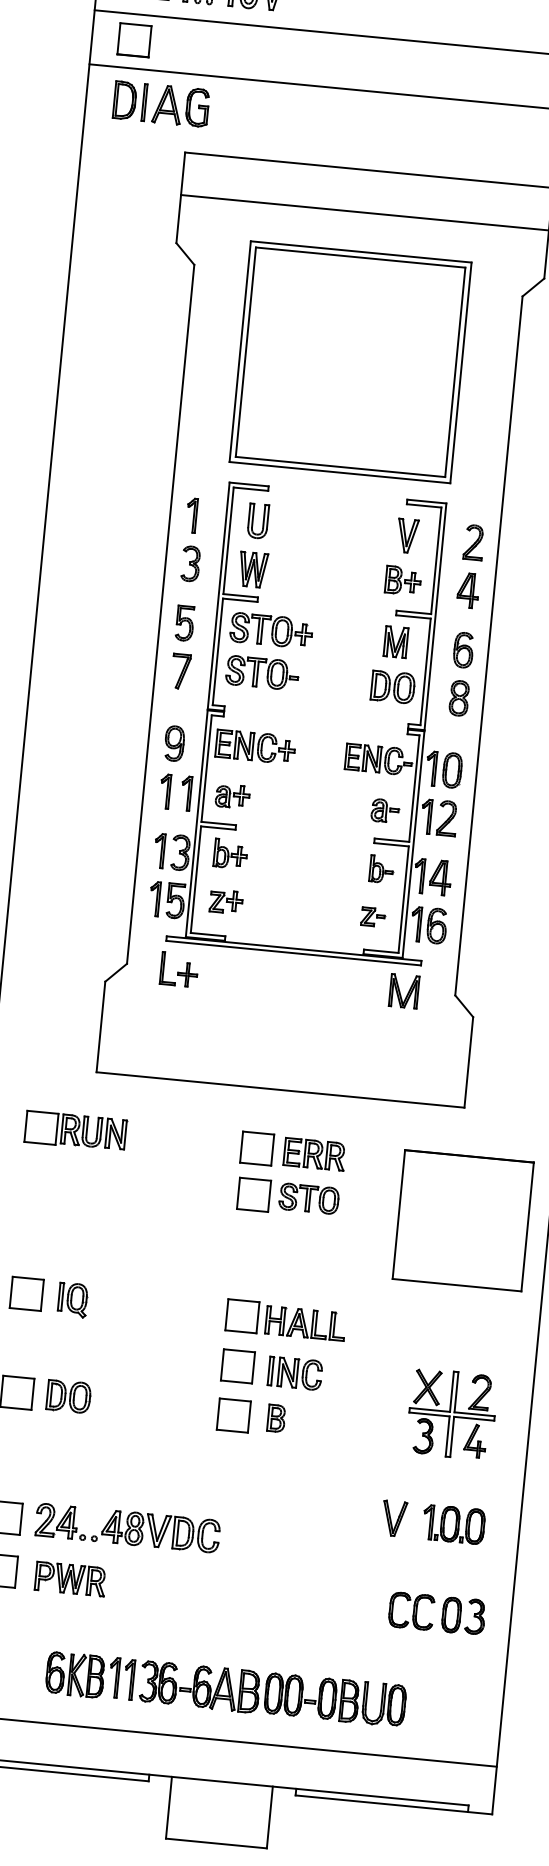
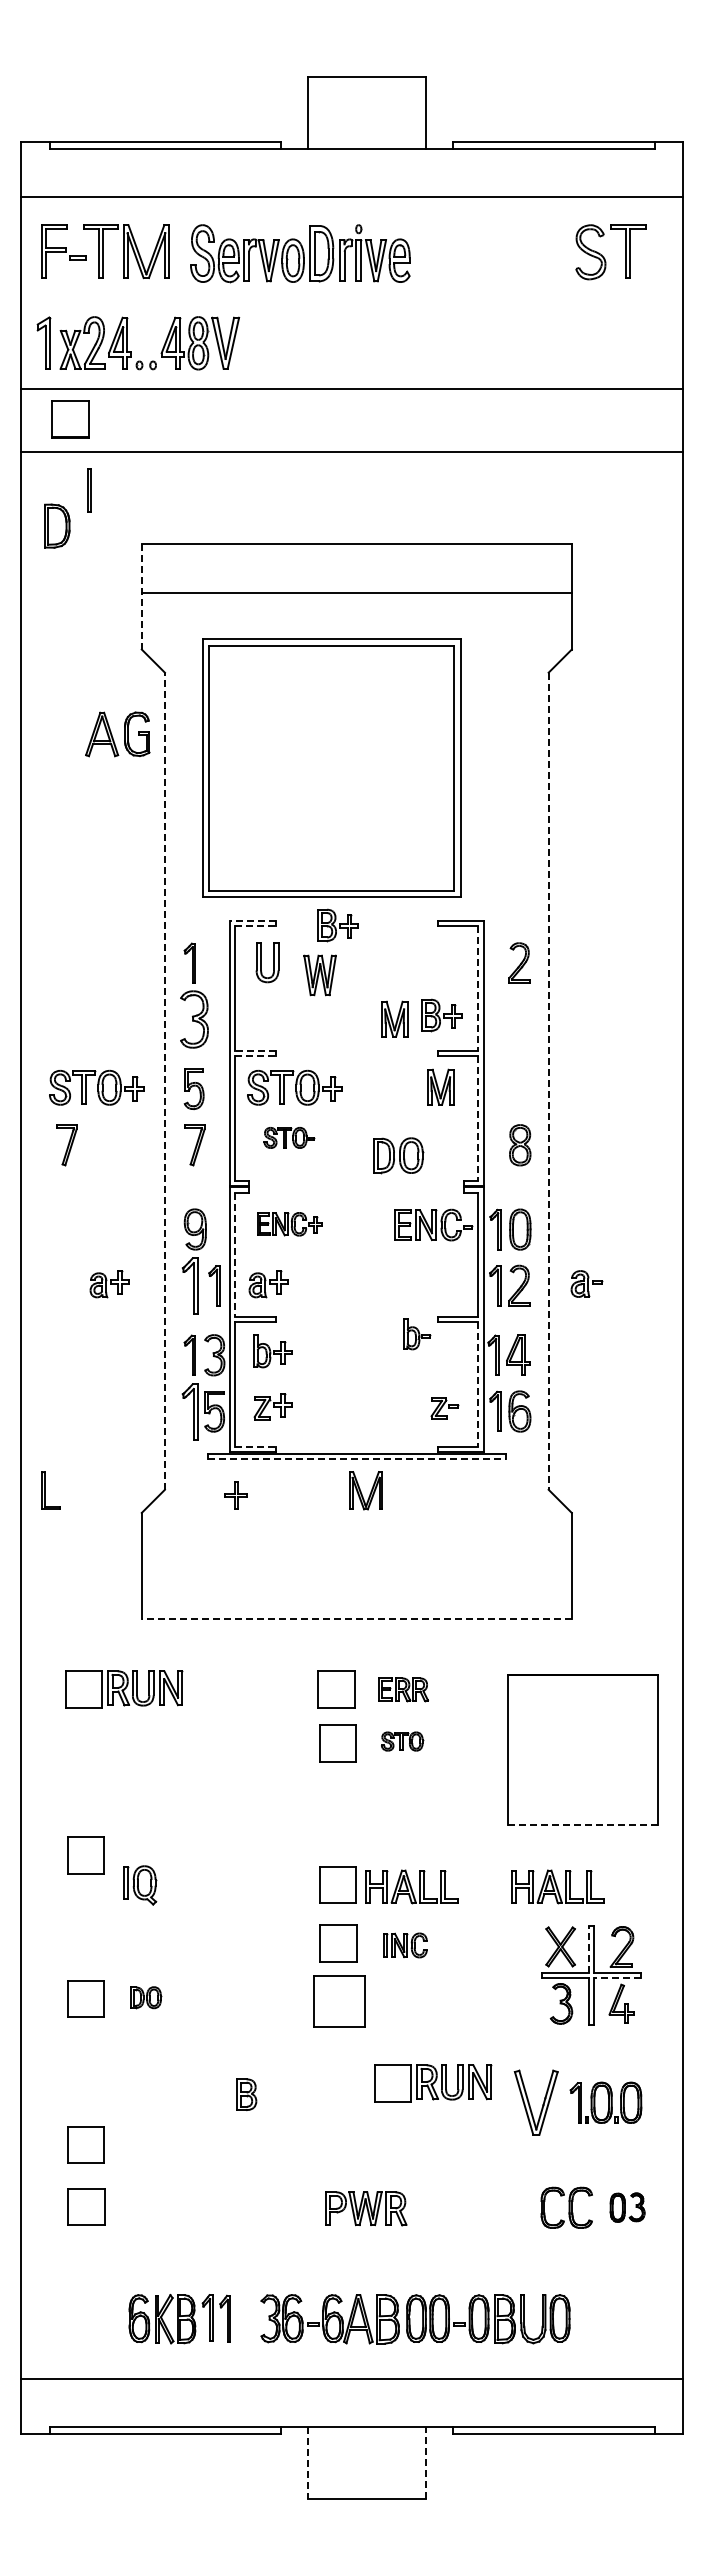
part: (125, 100) -> (57, 525), moved
part: (180, 106) -> (117, 734), moved
line: (180, 197) -> (141, 596), solid -> dashed
part: (350, 361) -> (331, 767), moved
line: (248, 484) -> (252, 920), solid -> dashed
line: (251, 489) -> (256, 926), solid -> dashed
part: (321, 495) -> (337, 925), added
part: (407, 535) -> (441, 962), removed
line: (436, 561) -> (478, 989), solid -> dashed
part: (190, 563) -> (193, 1019), size x1.4
part: (252, 569) -> (319, 975), moved
part: (362, 579) -> (394, 1018), added
part: (468, 589) -> (518, 1018), removed
line: (240, 595) -> (255, 1050), solid -> dashed
line: (241, 600) -> (256, 1056), solid -> dashed
part: (101, 614) -> (96, 1087), added
line: (160, 614) -> (164, 1081), solid -> dashed
line: (488, 646) -> (548, 1081), solid -> dashed
part: (463, 650) -> (519, 1089), removed
part: (71, 661) -> (66, 1145), added
part: (262, 672) -> (289, 1137), size x0.6
line: (425, 672) -> (478, 1118), solid -> dashed
part: (393, 687) -> (398, 1155), moved
part: (255, 747) -> (289, 1224), size x0.7
line: (206, 769) -> (235, 1255), solid -> dashed
part: (96, 783) -> (109, 1284), added
part: (164, 791) -> (189, 1285), size x1.4
part: (384, 810) -> (586, 1283), moved
part: (381, 869) -> (417, 1334), moved
part: (154, 898) -> (189, 1410), size x1.4
line: (403, 900) -> (478, 1385), solid -> dashed
line: (208, 934) -> (256, 1446), solid -> dashed
line: (293, 952) -> (356, 1458), solid -> dashed
part: (168, 968) -> (50, 1490), moved
part: (403, 991) -> (365, 1490), moved
line: (280, 1089) -> (356, 1618), solid -> dashed
part: (314, 1154) -> (403, 1689), size x0.7
part: (309, 1198) -> (402, 1741), size x0.6
line: (456, 1285) -> (582, 1825), solid -> dashed
part: (26, 1294) -> (85, 1855), moved
part: (430, 1335) -> (557, 1886), added
part: (295, 1373) -> (405, 1945), size x0.7
line: (452, 1391) -> (589, 1948), solid -> dashed
part: (69, 1396) -> (146, 1997), size x0.6
part: (233, 1414) -> (338, 2000), size x1.4
part: (276, 1418) -> (246, 2094), moved
line: (473, 1419) -> (617, 1978), solid -> dashed
part: (307, 1493) -> (433, 2083), added
part: (394, 1518) -> (536, 2102), size x1.6
part: (127, 1528) -> (228, 2143), removed
part: (70, 1578) -> (366, 2208), moved
part: (463, 1615) -> (627, 2207), size x0.7
part: (89, 1676) -> (179, 2319), moved
line: (168, 1808) -> (307, 2463), solid -> dashed
line: (269, 1817) -> (425, 2462), solid -> dashed

